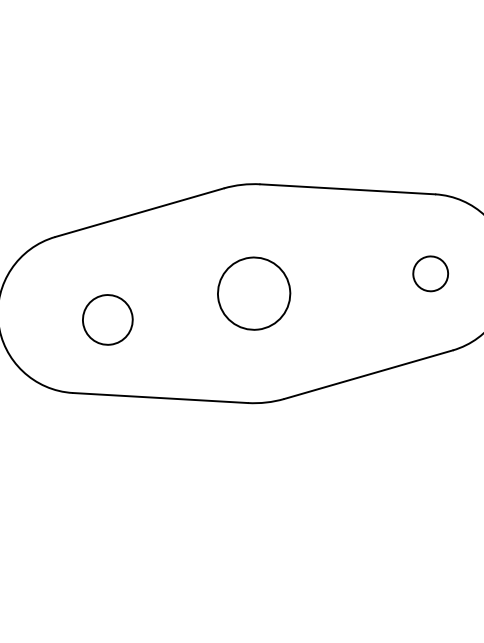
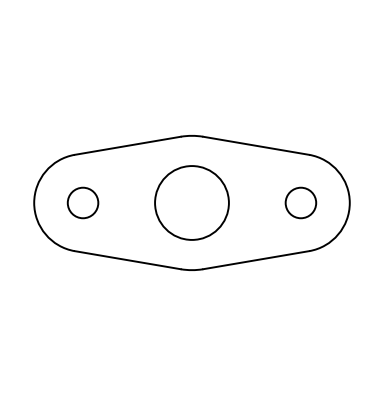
circle: (429, 273) -> (300, 202), size x1.43
circle: (253, 292) -> (191, 202), size x1.67
circle: (106, 319) -> (82, 202), moved

